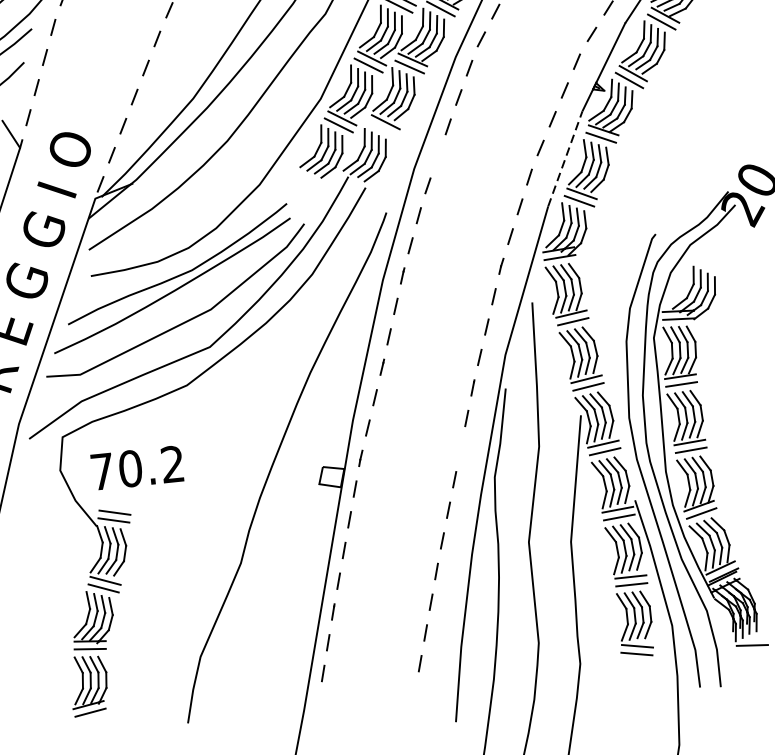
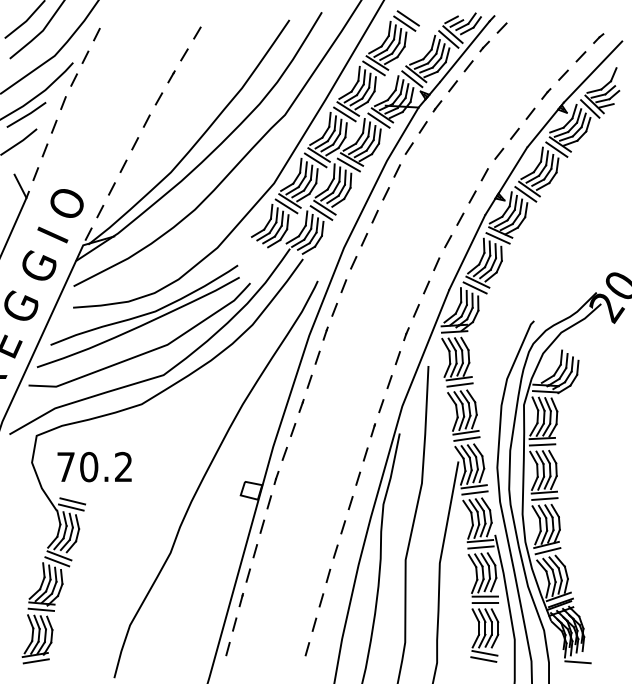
line: (382, 128) -> (321, 212), added
line: (438, 156) -> (364, 239), added
line: (565, 157) -> (467, 251), dashed -> solid
line: (461, 448) -> (358, 478), added

